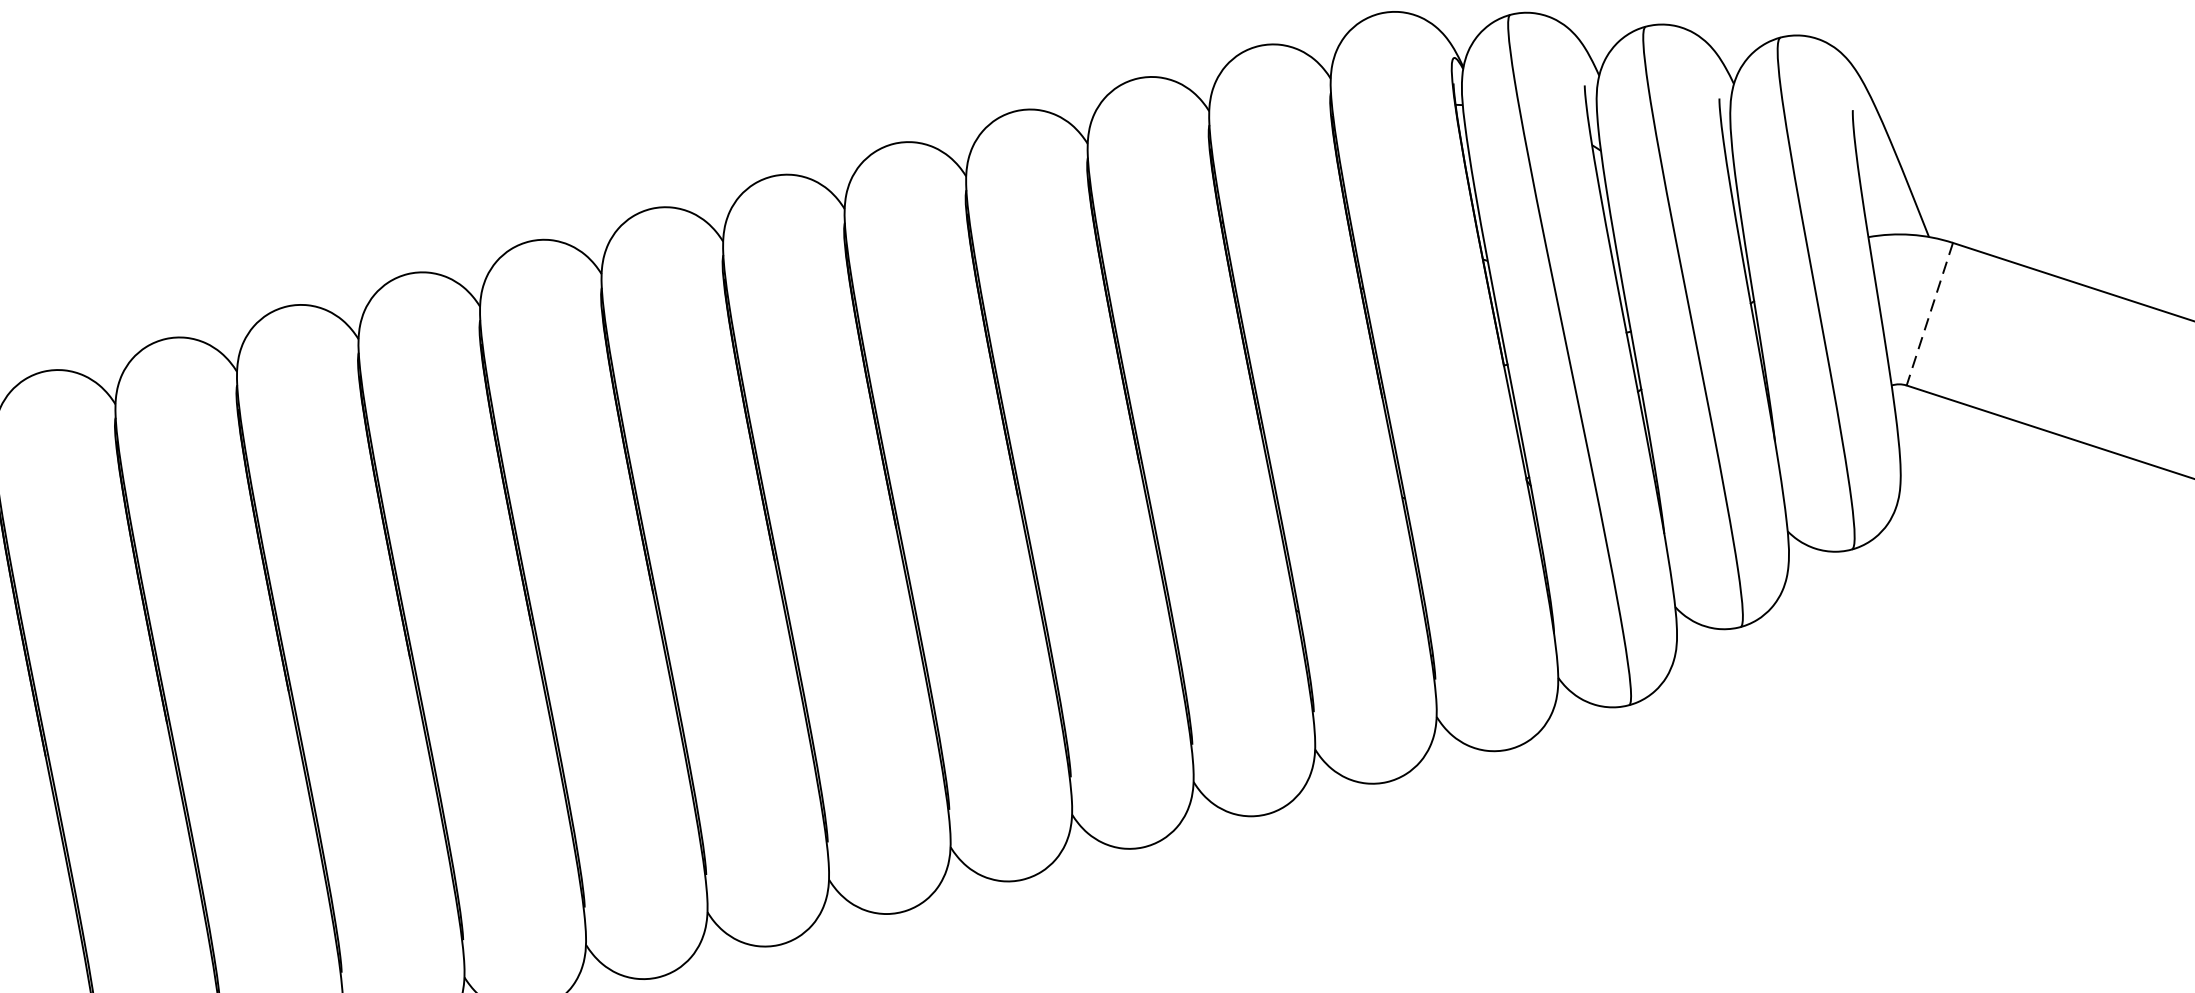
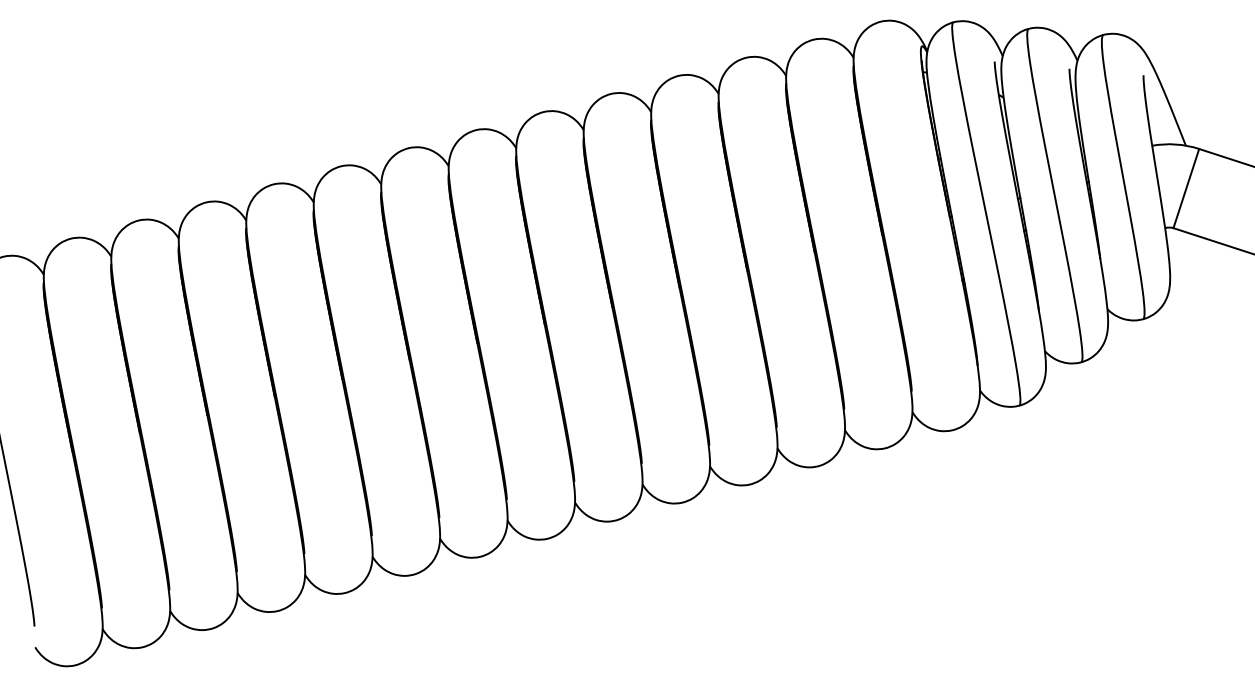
line: (1930, 314) -> (1186, 188), dashed -> solid

